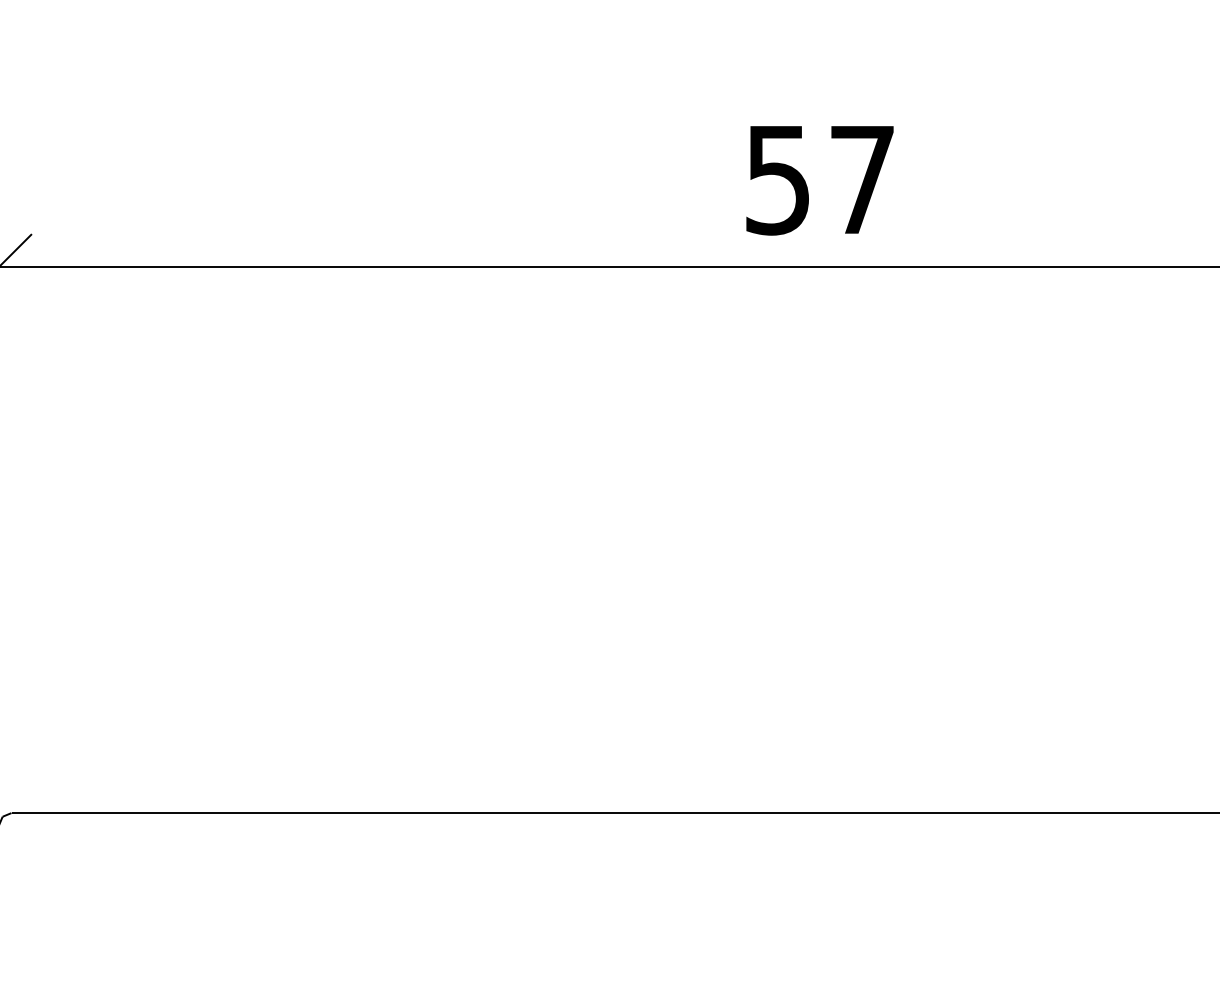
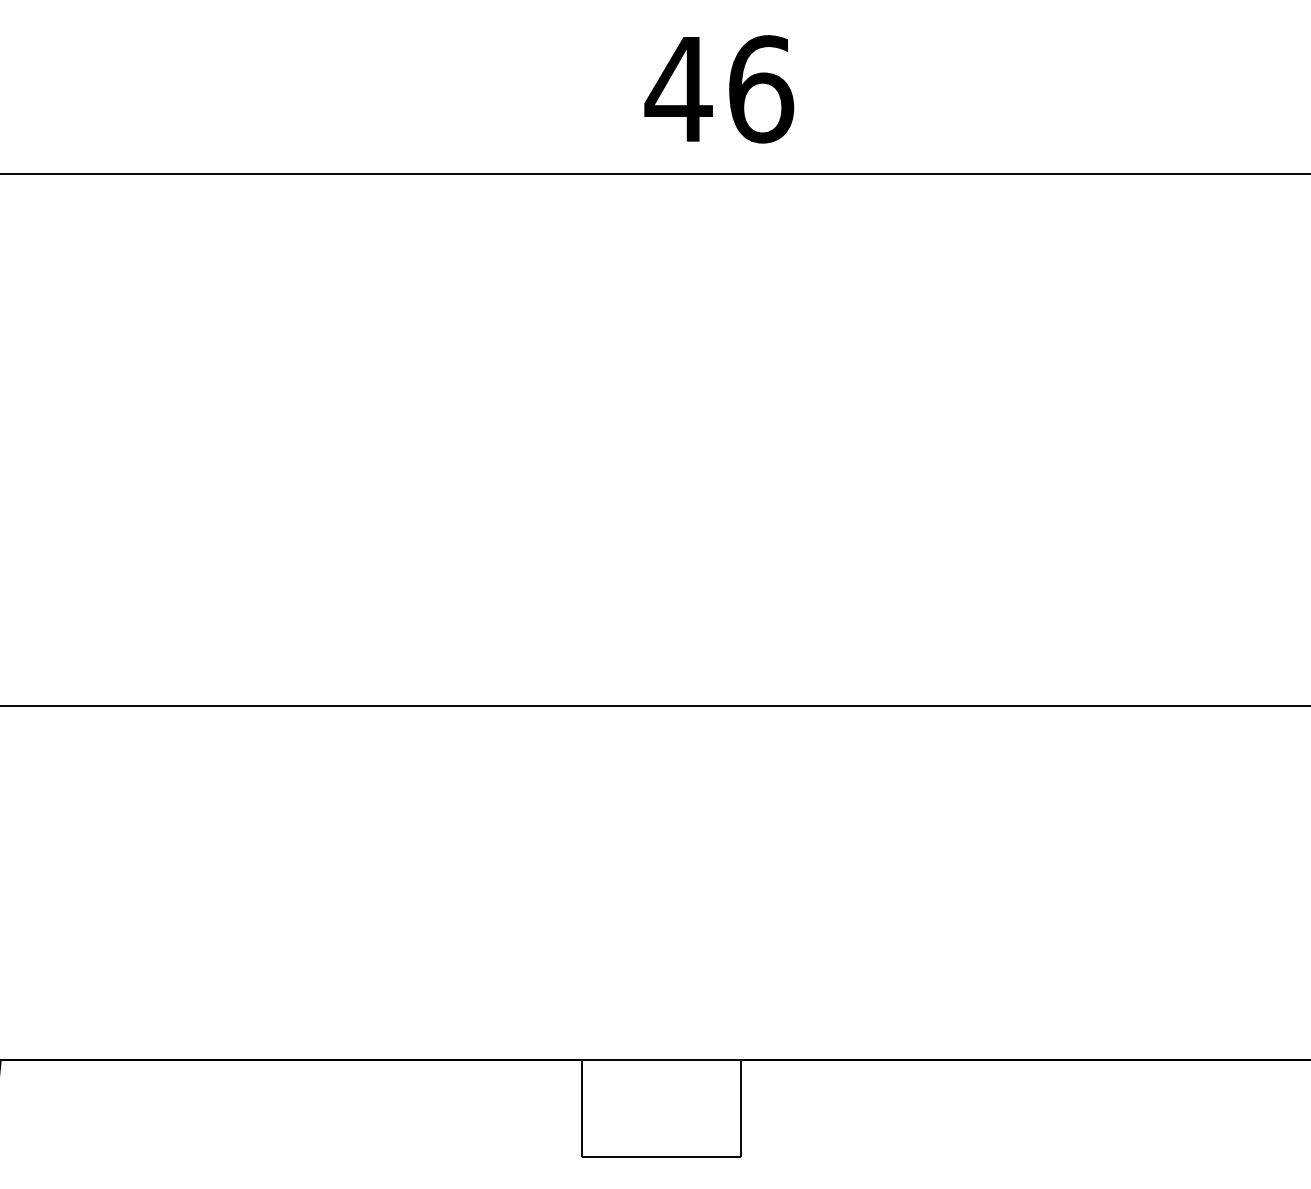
text: (819, 180) -> (719, 89), 57 -> 46

